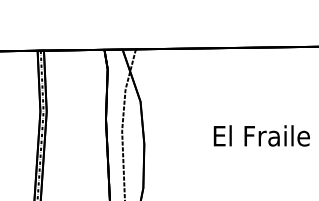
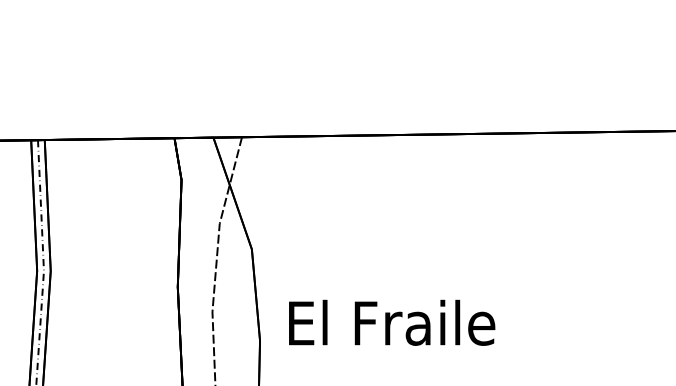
text: (261, 135) -> (391, 321), moved

